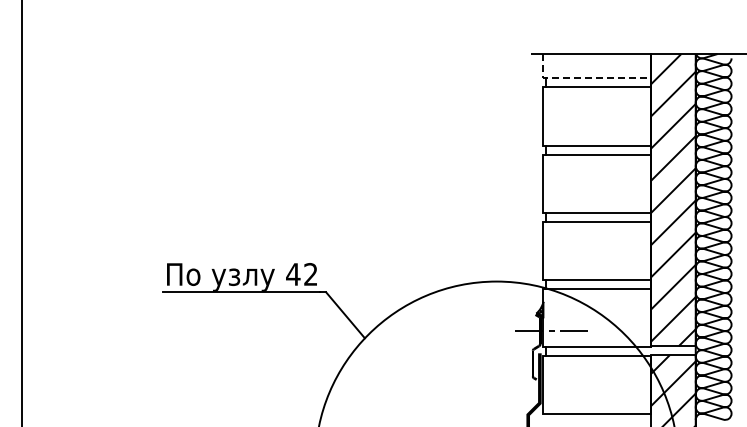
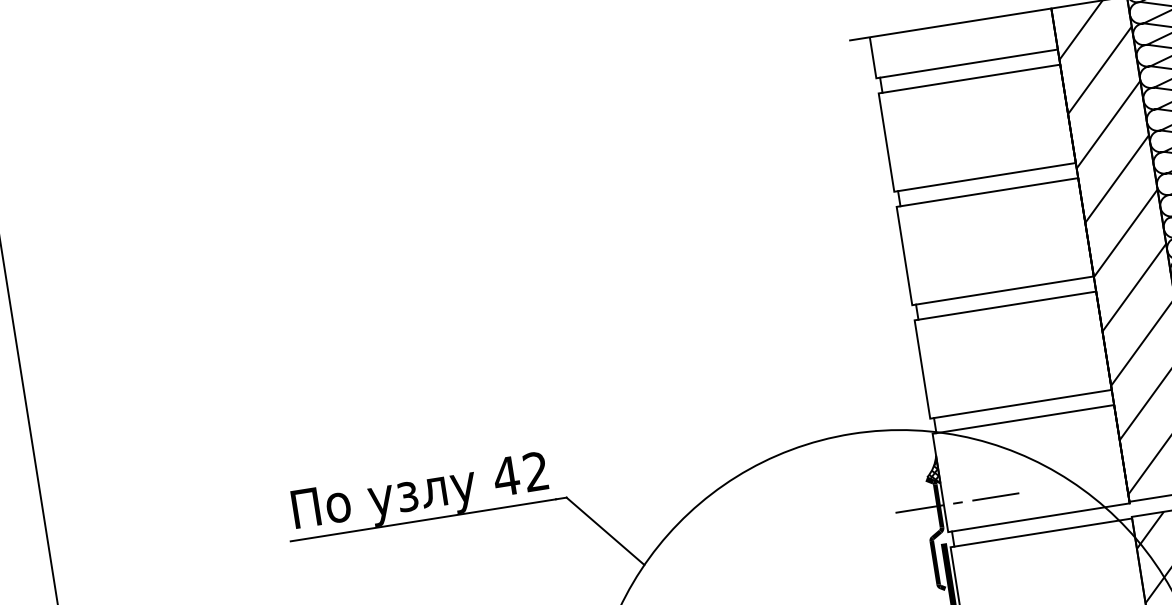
line: (597, 78) -> (967, 64), dashed -> solid

